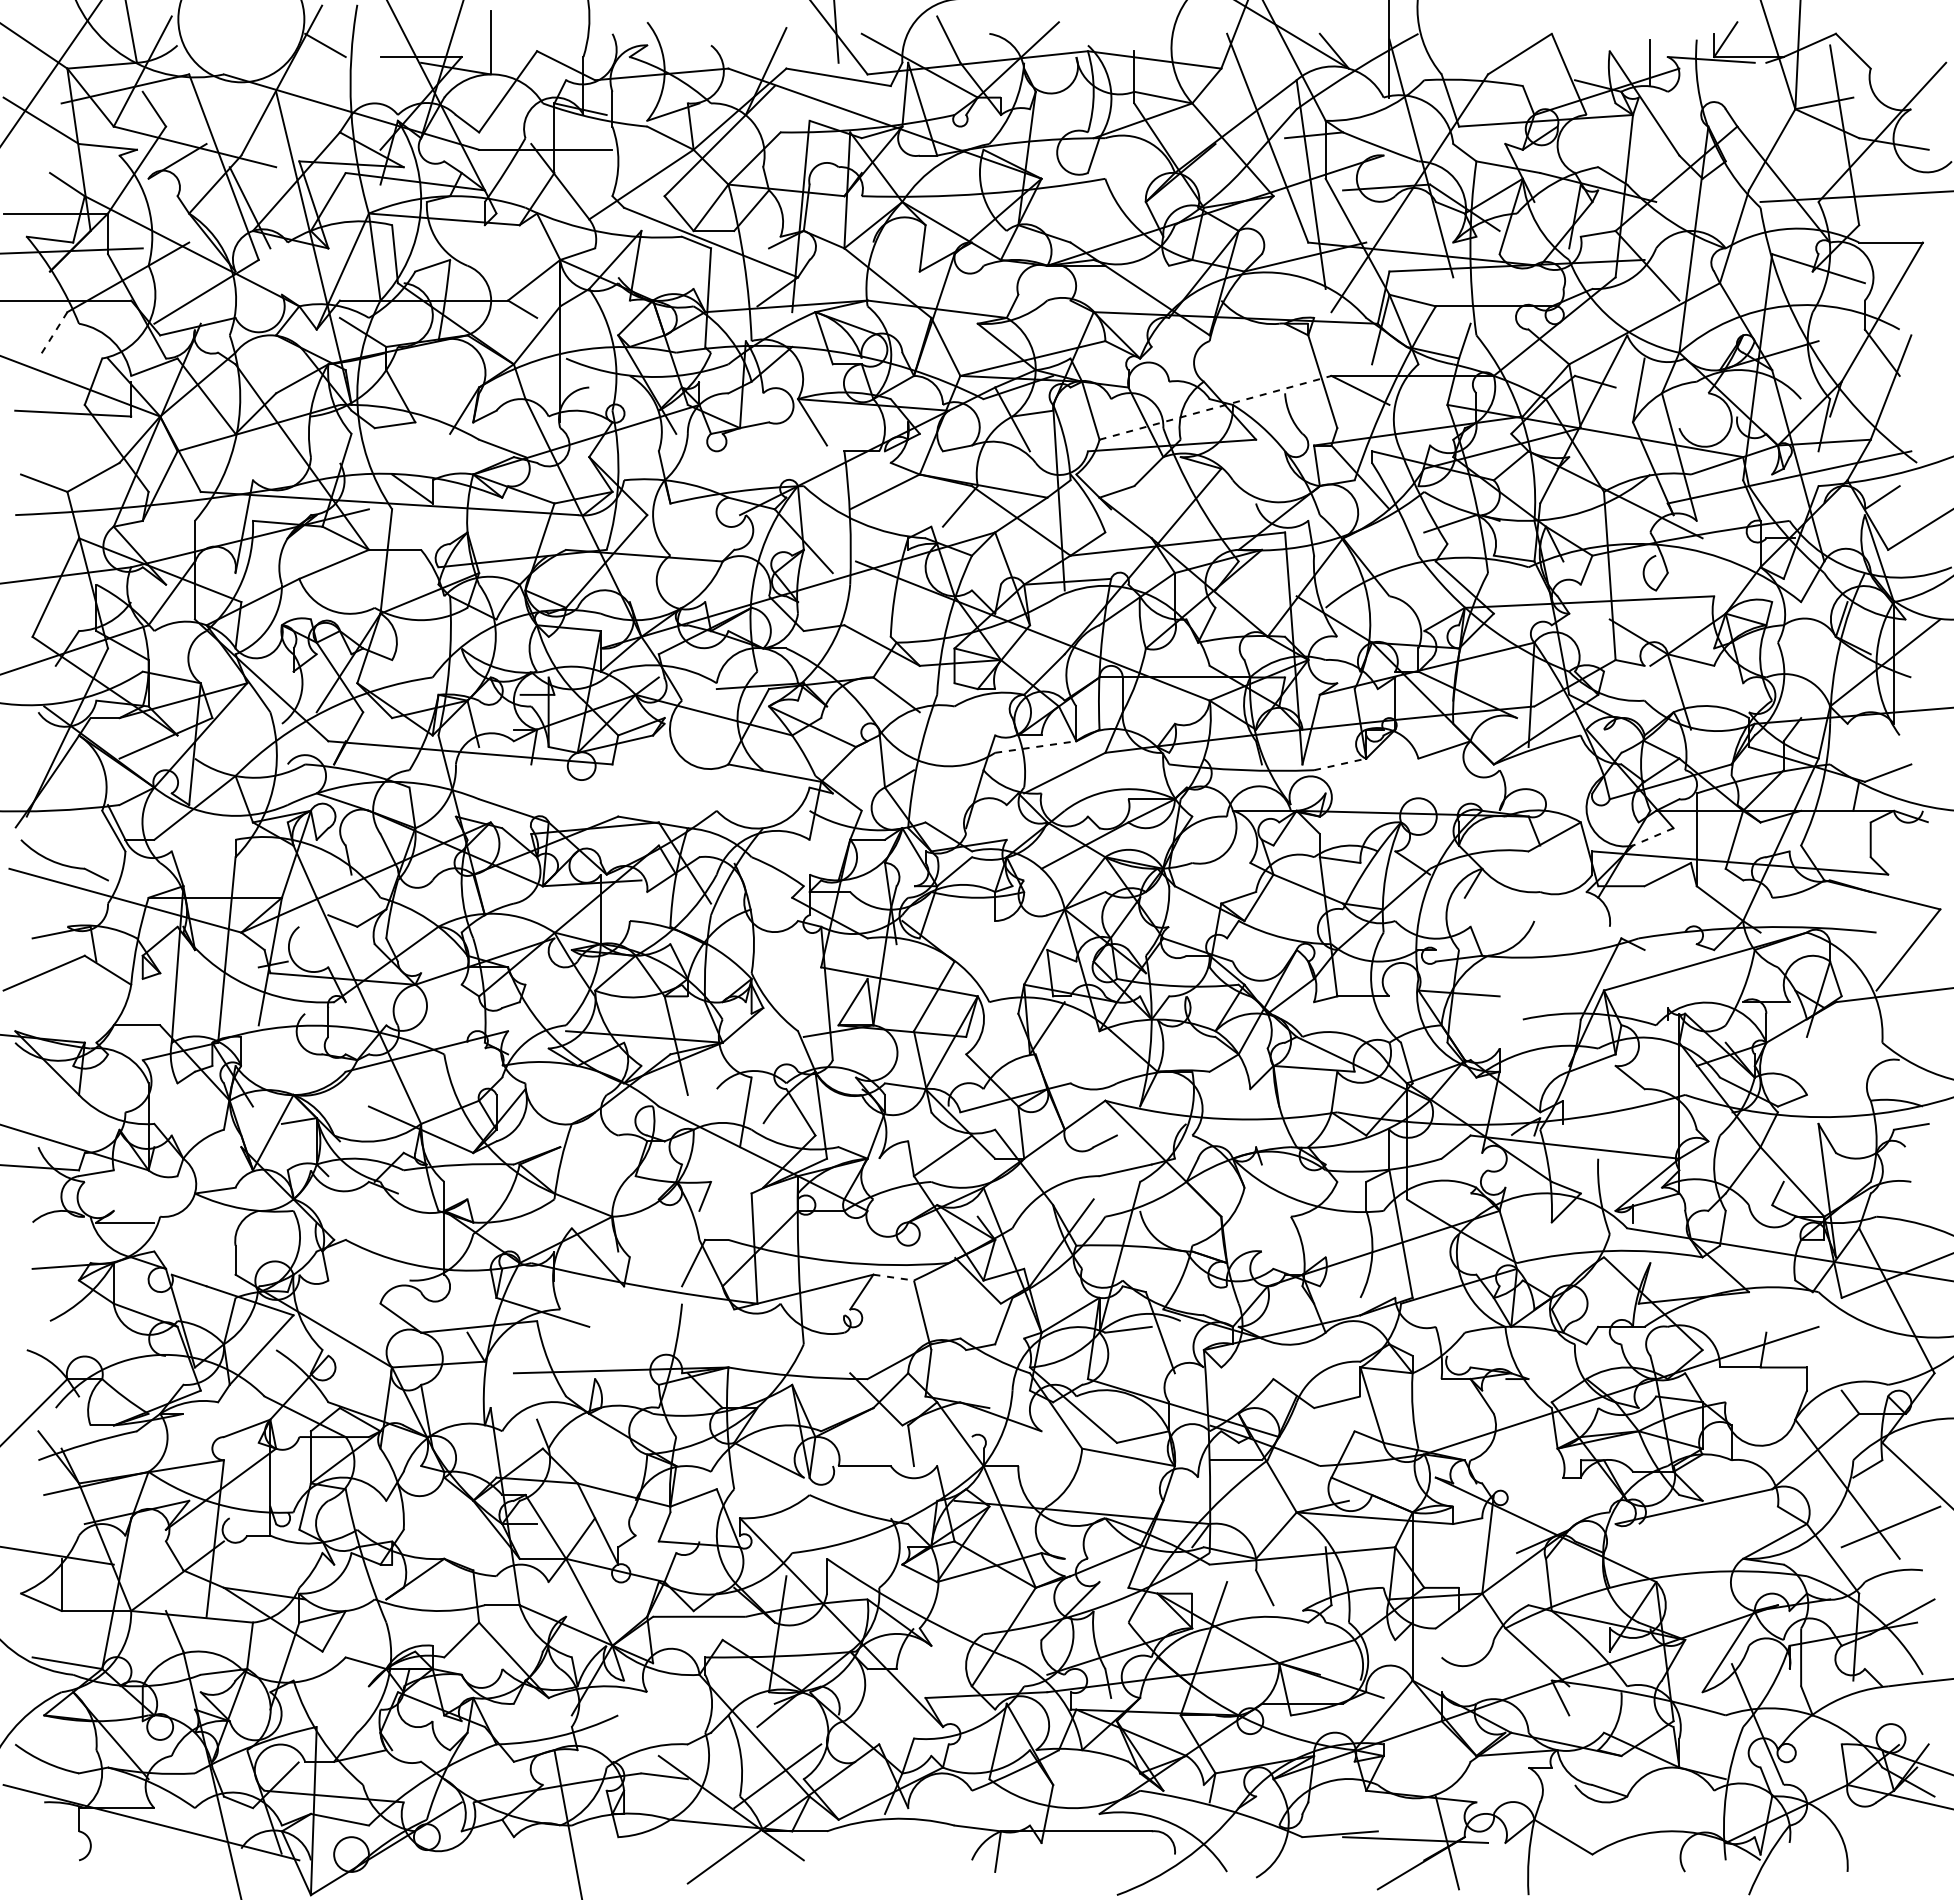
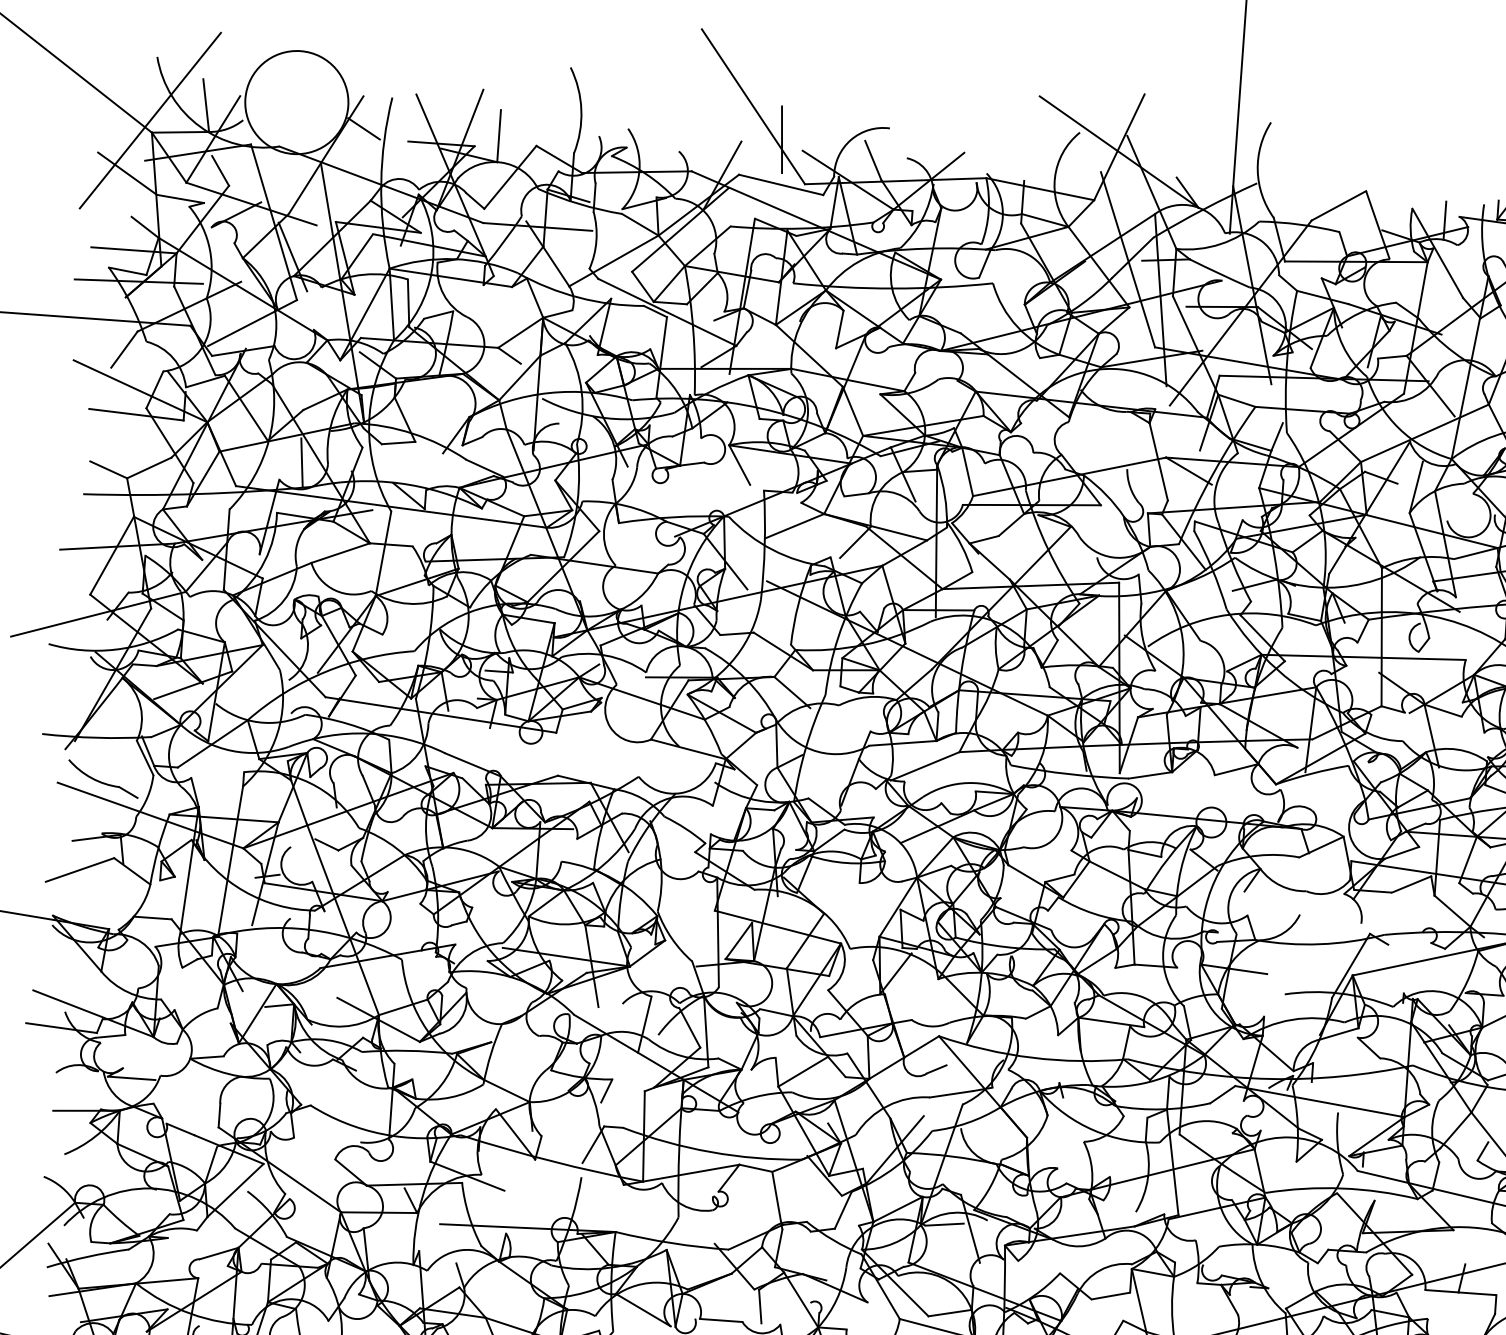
line: (52, 335) -> (124, 349), dashed -> solid
line: (1215, 407) -> (1069, 476), dashed -> solid
line: (278, 457) -> (301, 462), added
line: (1036, 746) -> (903, 742), dashed -> solid
line: (1340, 764) -> (1150, 775), dashed -> solid
line: (1652, 837) -> (1401, 853), dashed -> solid
line: (893, 1277) -> (755, 1168), dashed -> solid

